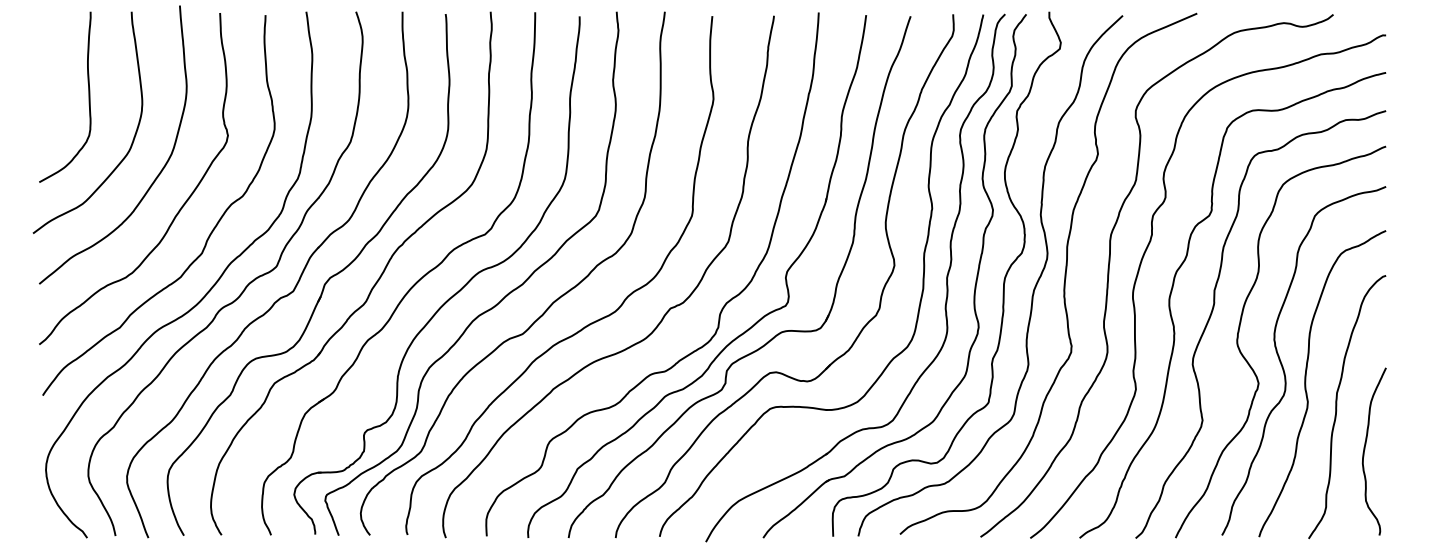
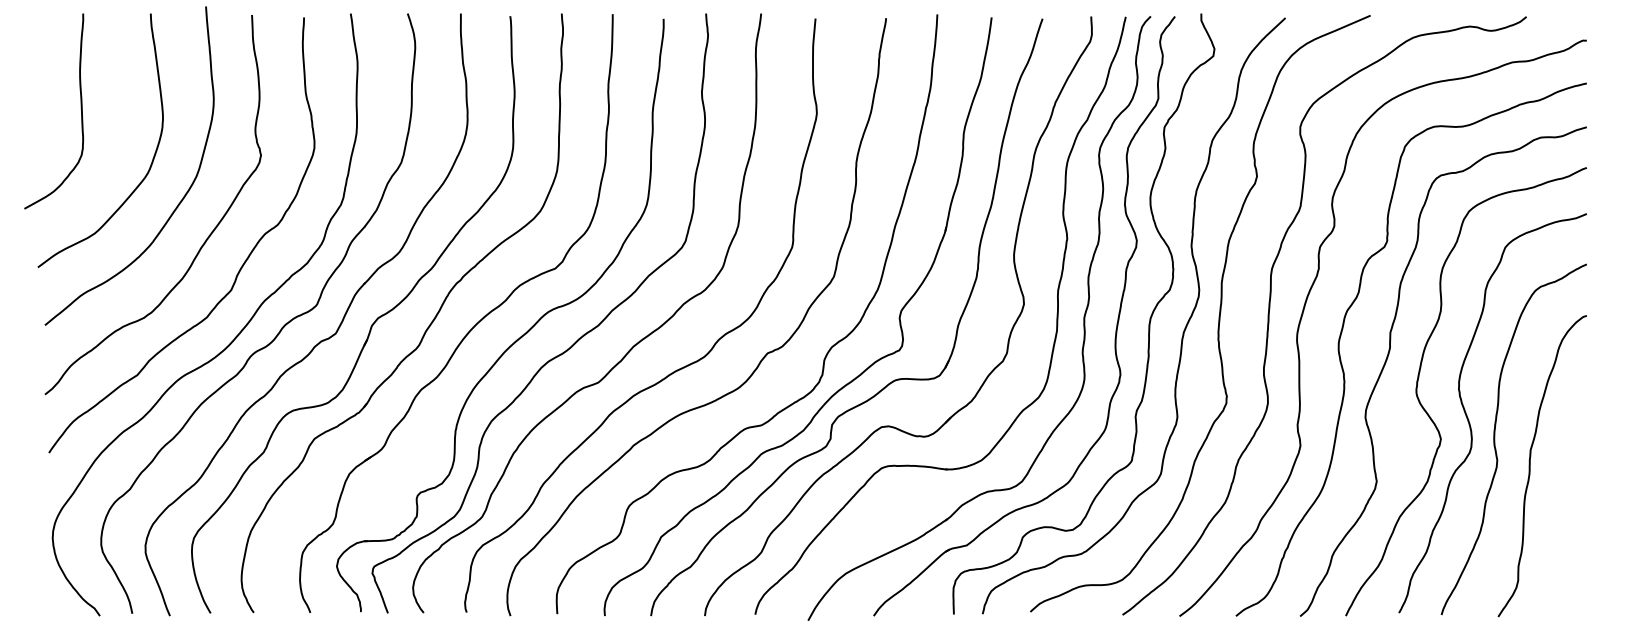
curve: (88, 96) -> (80, 110), moved
curve: (1365, 449) -> (1563, 514), removed

